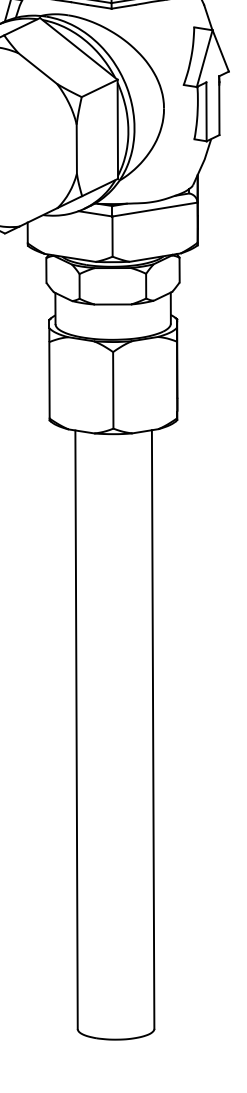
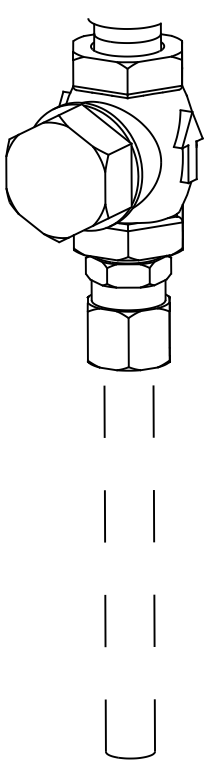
line: (153, 728) -> (154, 559), solid -> dashed
line: (77, 730) -> (105, 560), solid -> dashed

